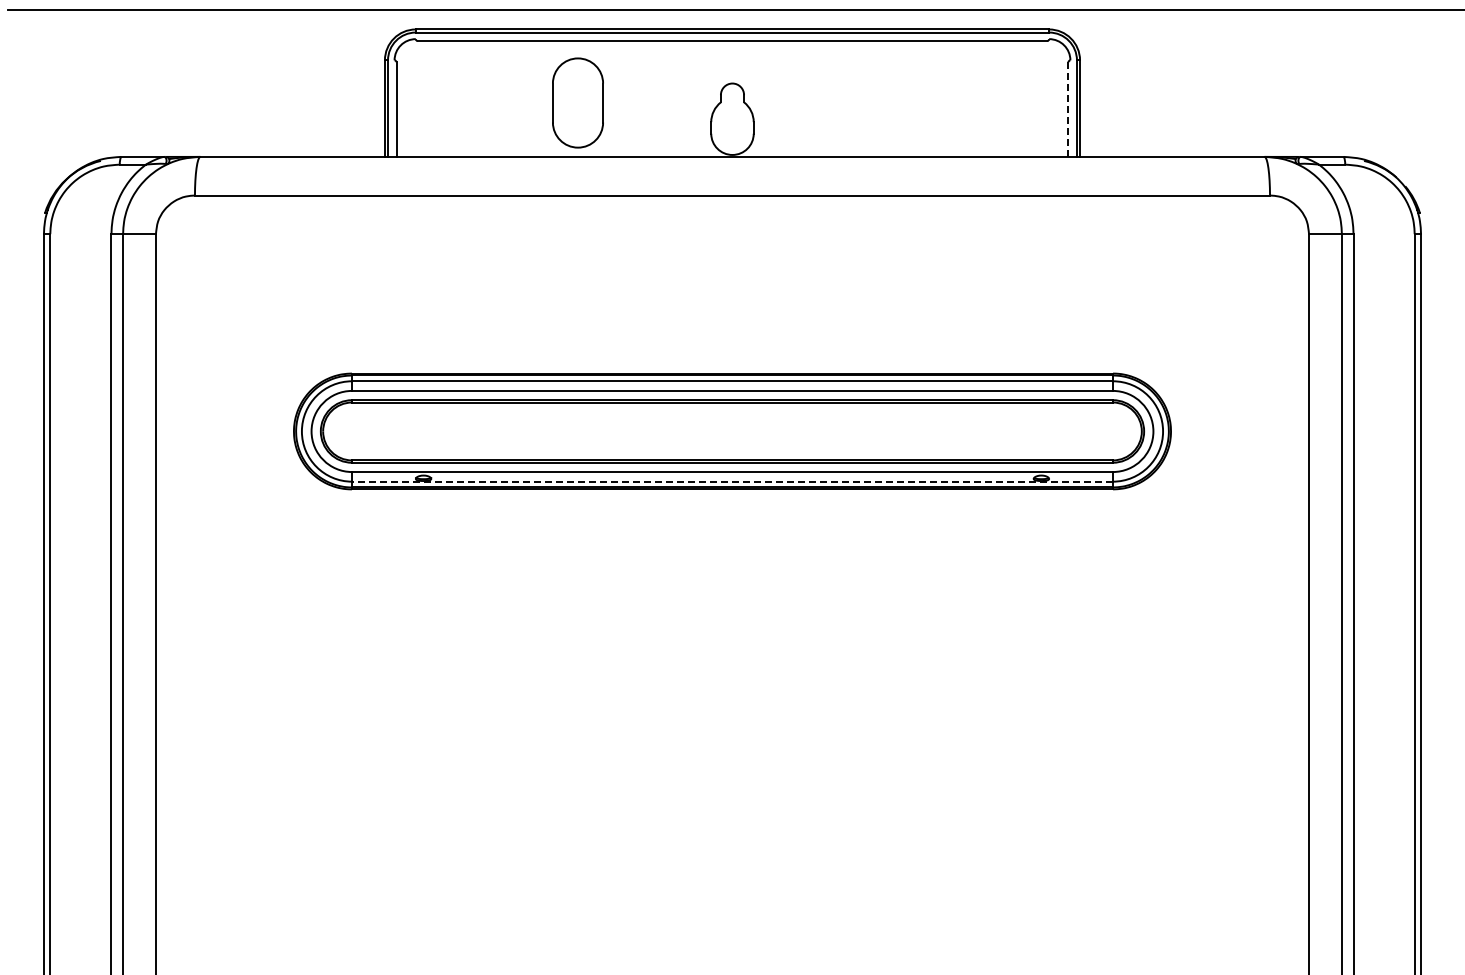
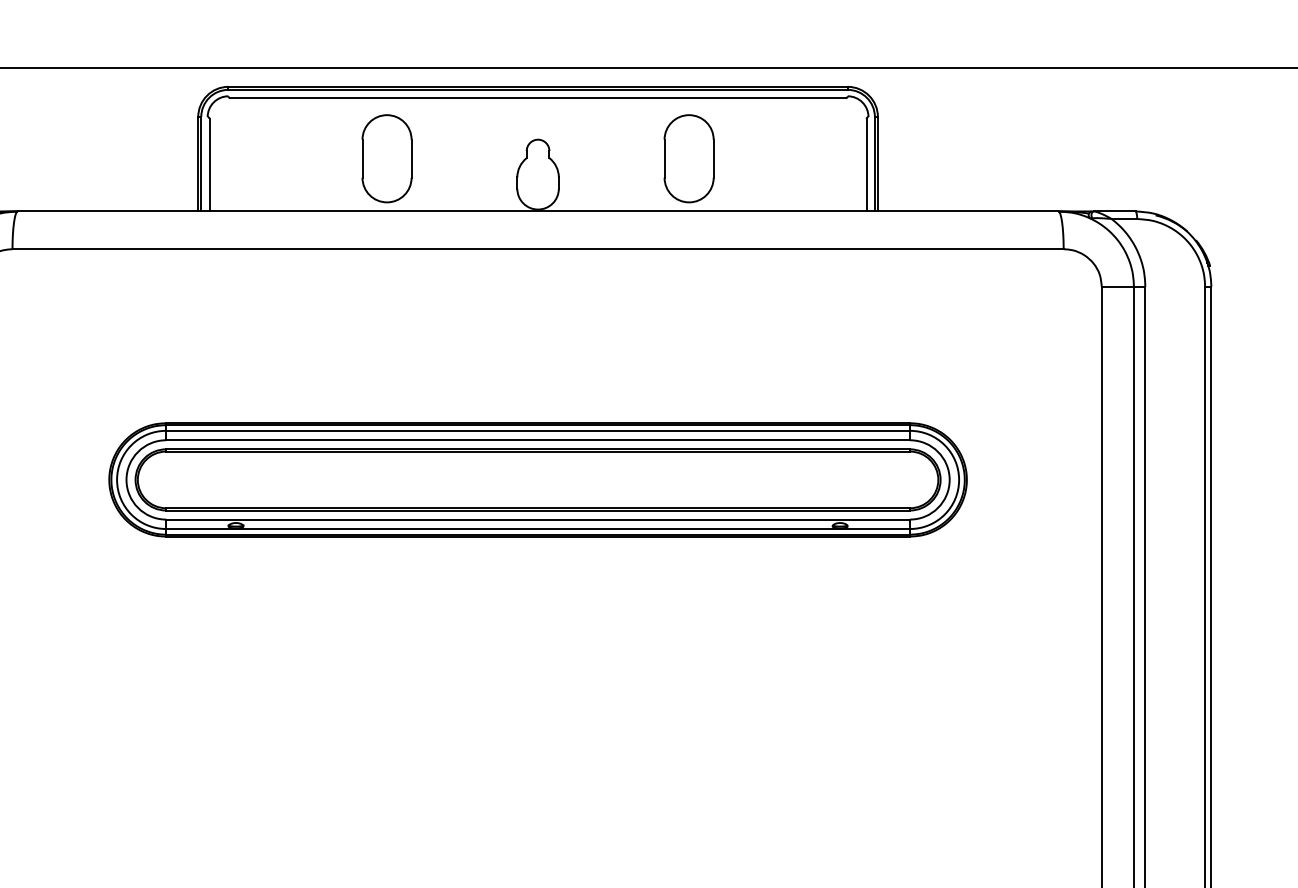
part: (886, 102) -> (688, 158), added
line: (1068, 110) -> (866, 166), dashed -> solid
line: (732, 481) -> (538, 528), dashed -> solid

